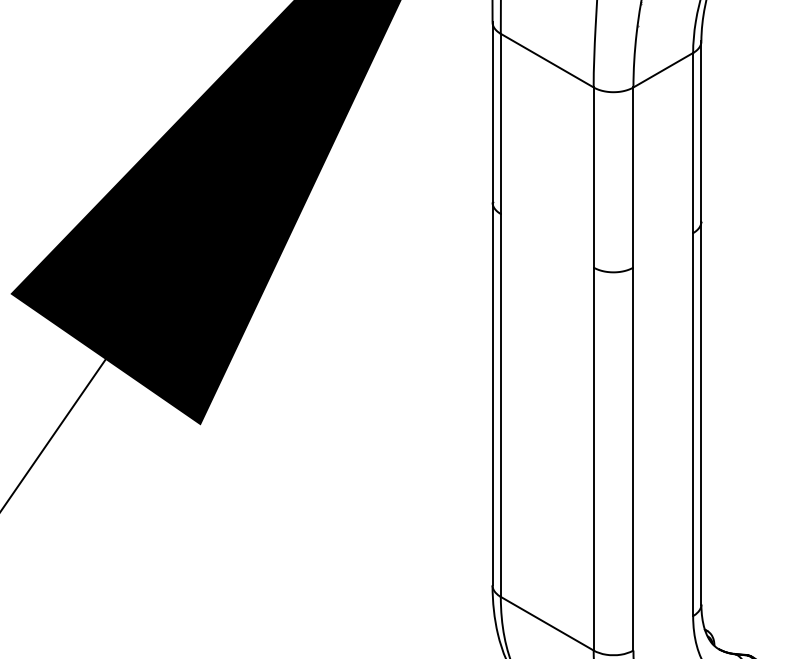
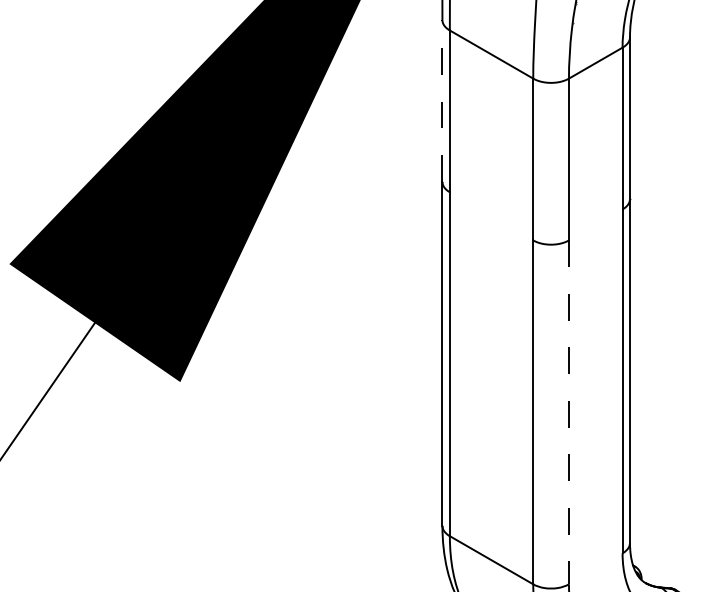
line: (492, 111) -> (442, 100), solid -> dashed
line: (633, 459) -> (569, 412), solid -> dashed

